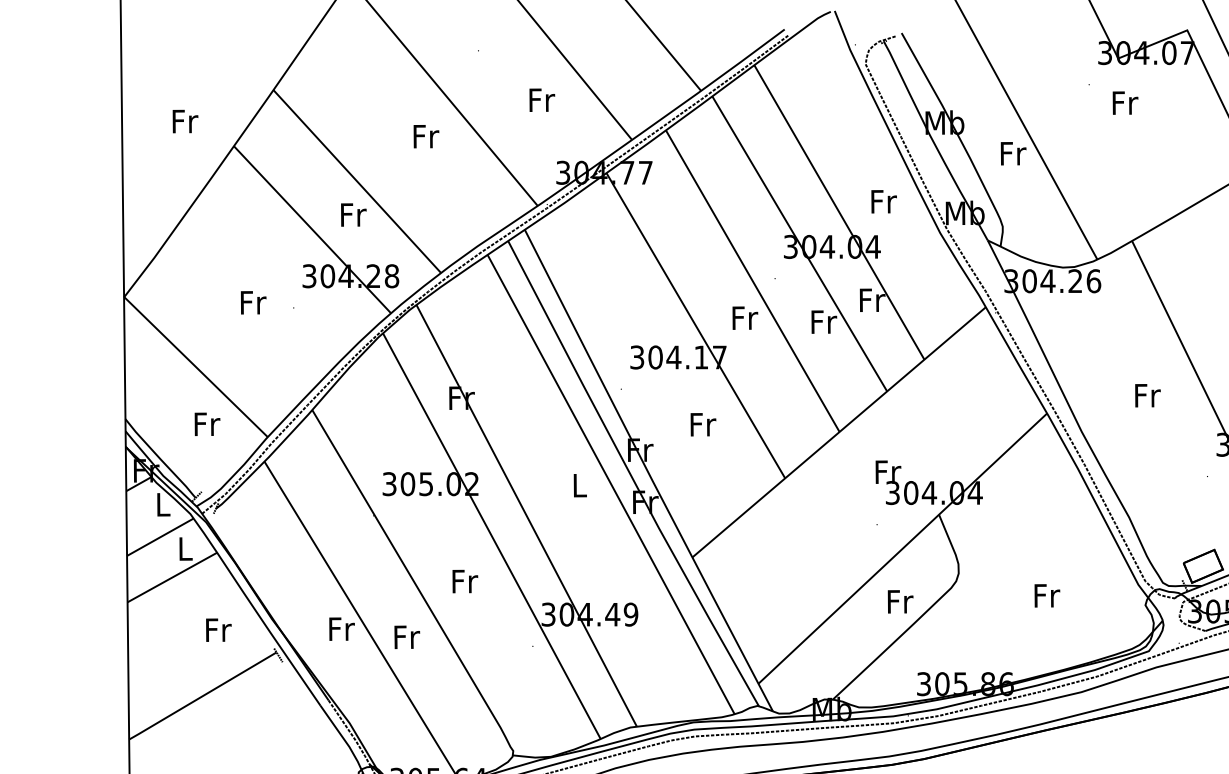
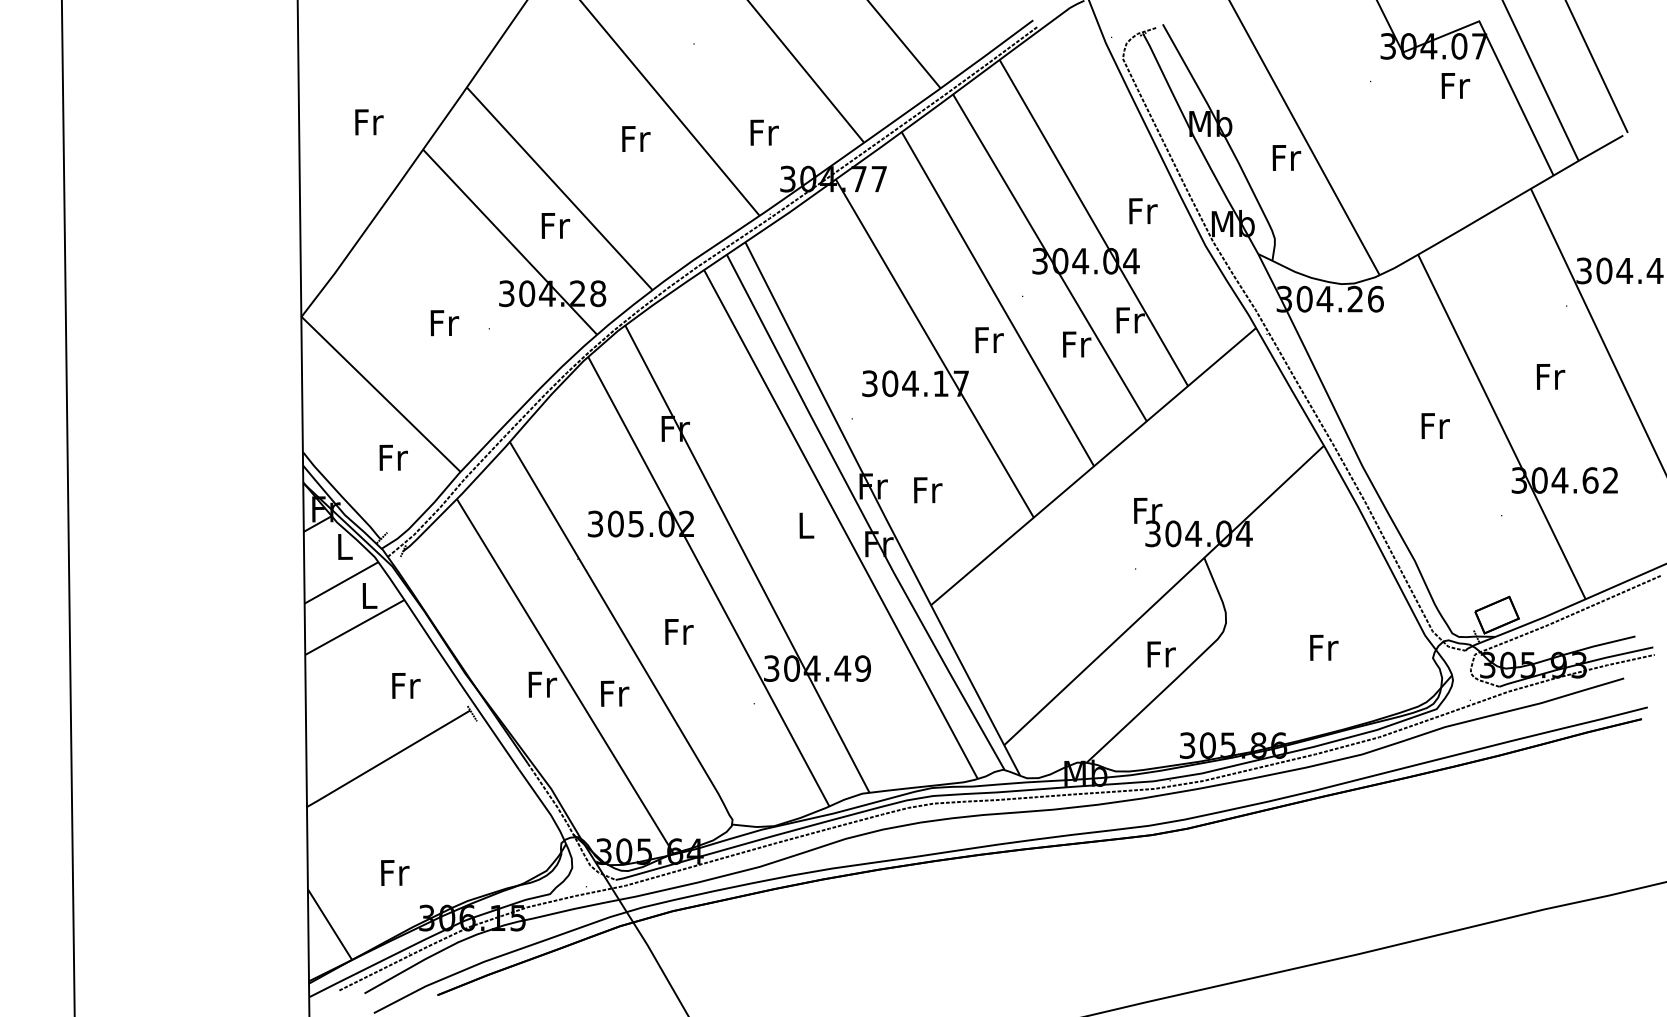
text: (542, 100) -> (764, 132), moved
text: (1125, 102) -> (1455, 85), moved
text: (703, 424) -> (928, 490), moved

